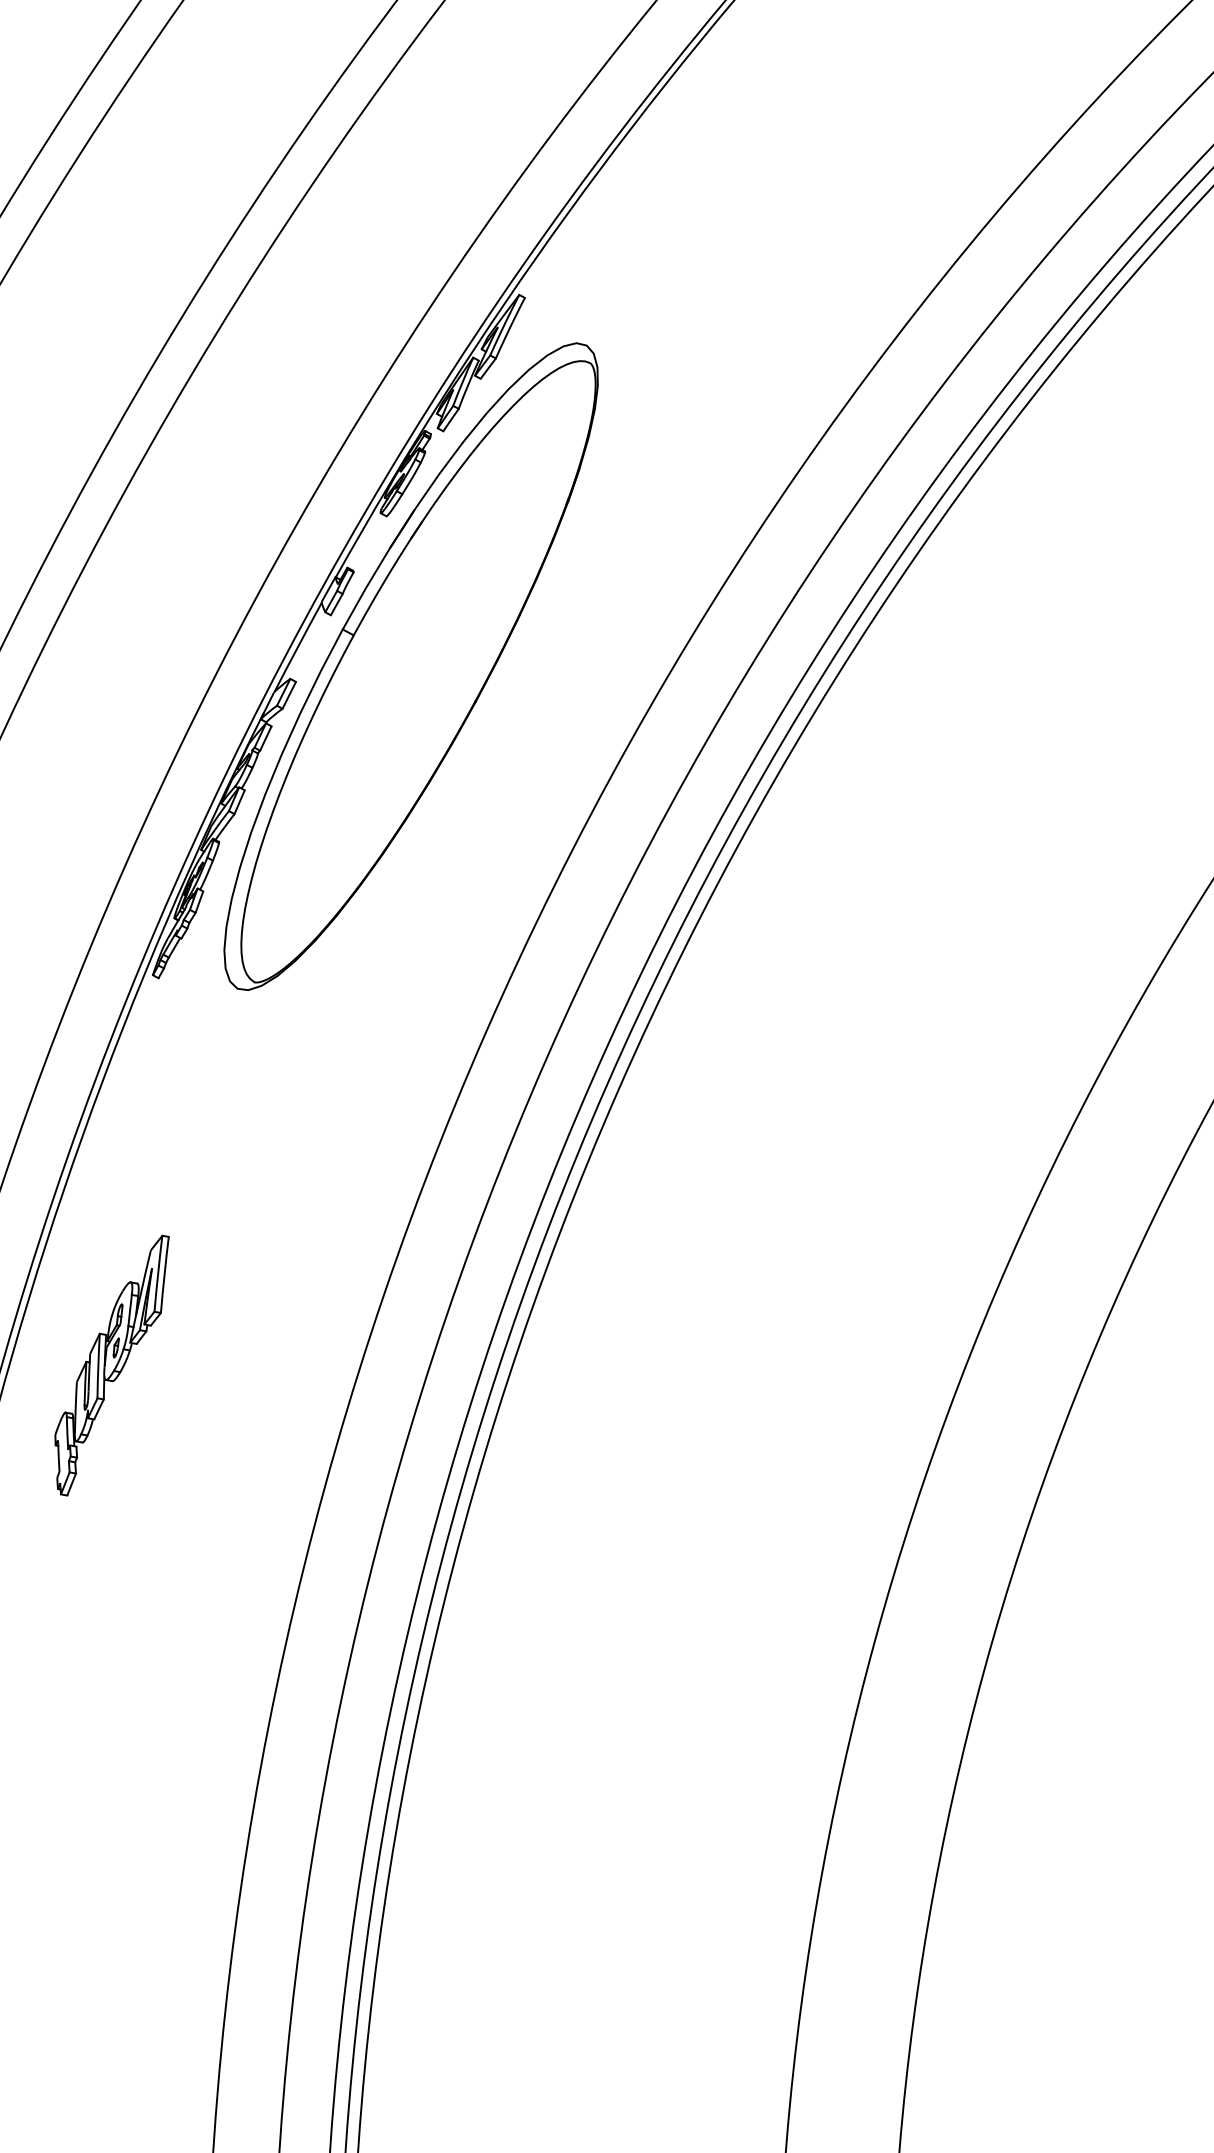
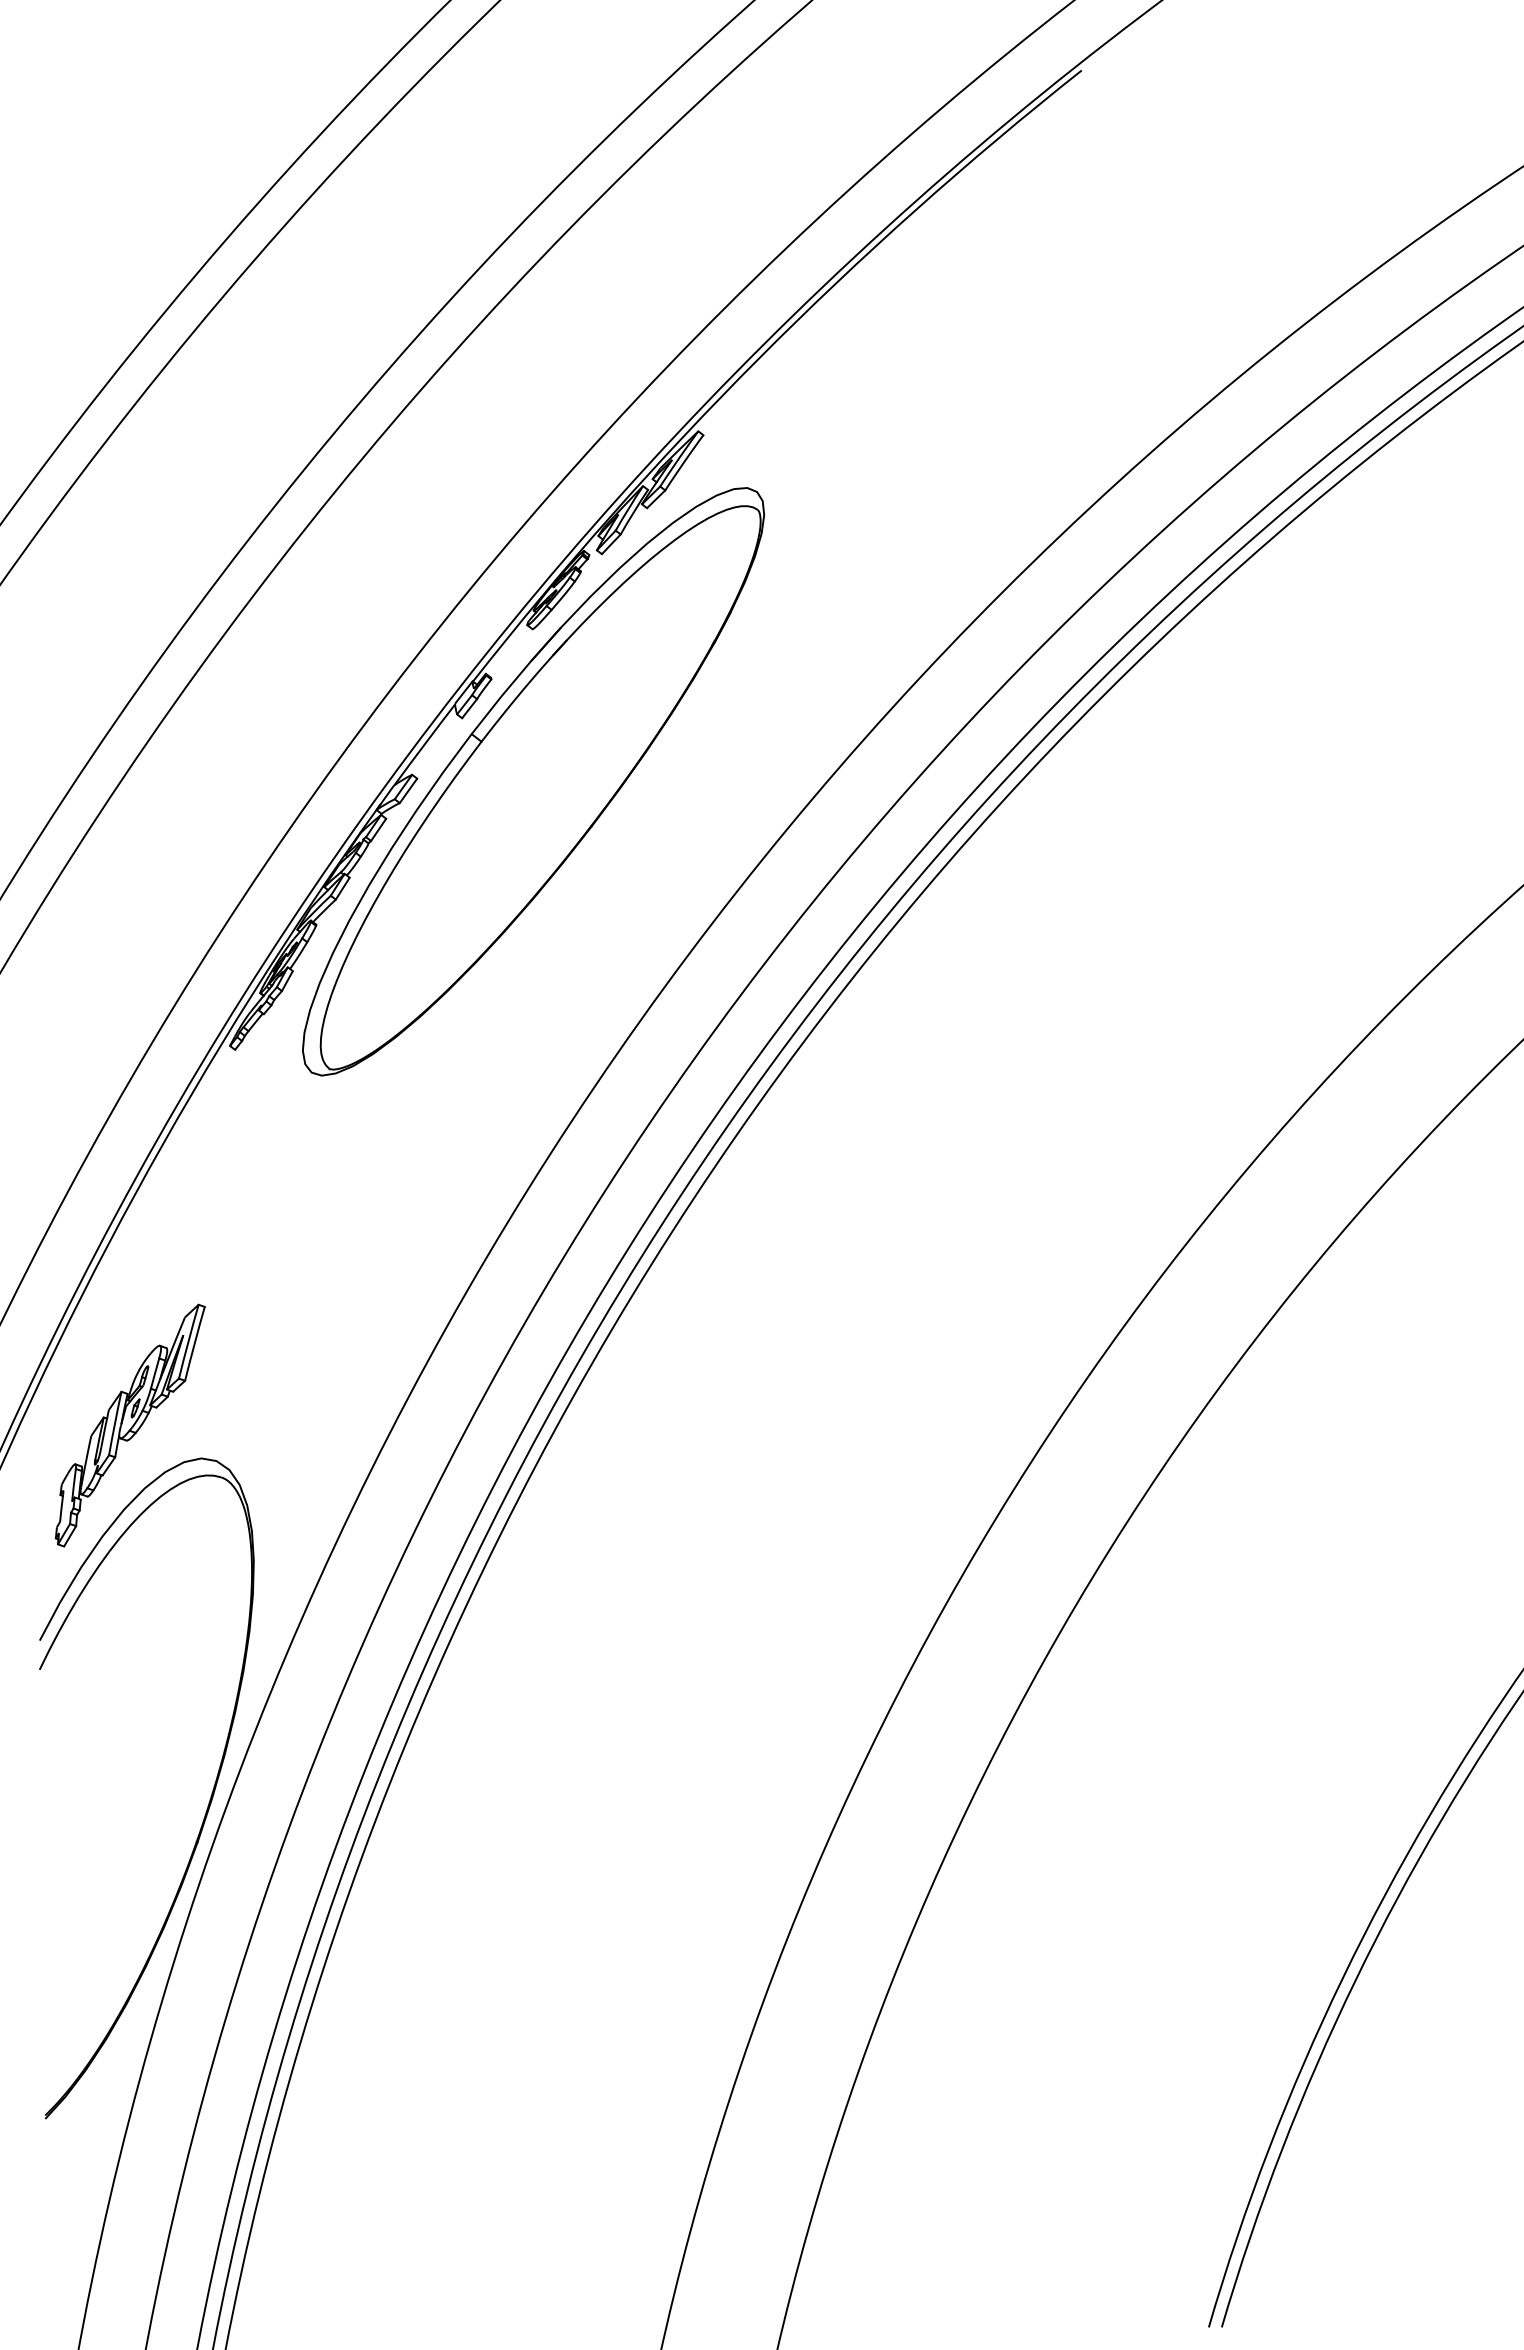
part: (249, 1725) -> (208, 1802), added

